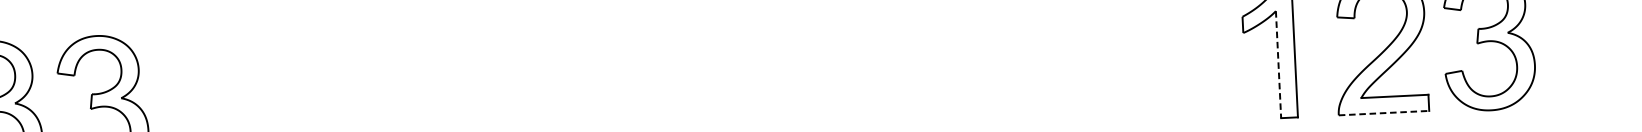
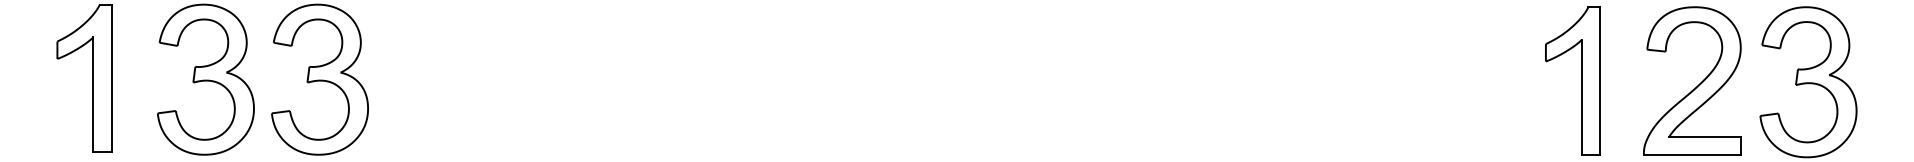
line: (1278, 64) -> (1581, 97), dashed -> solid
line: (1384, 112) -> (1692, 154), dashed -> solid

